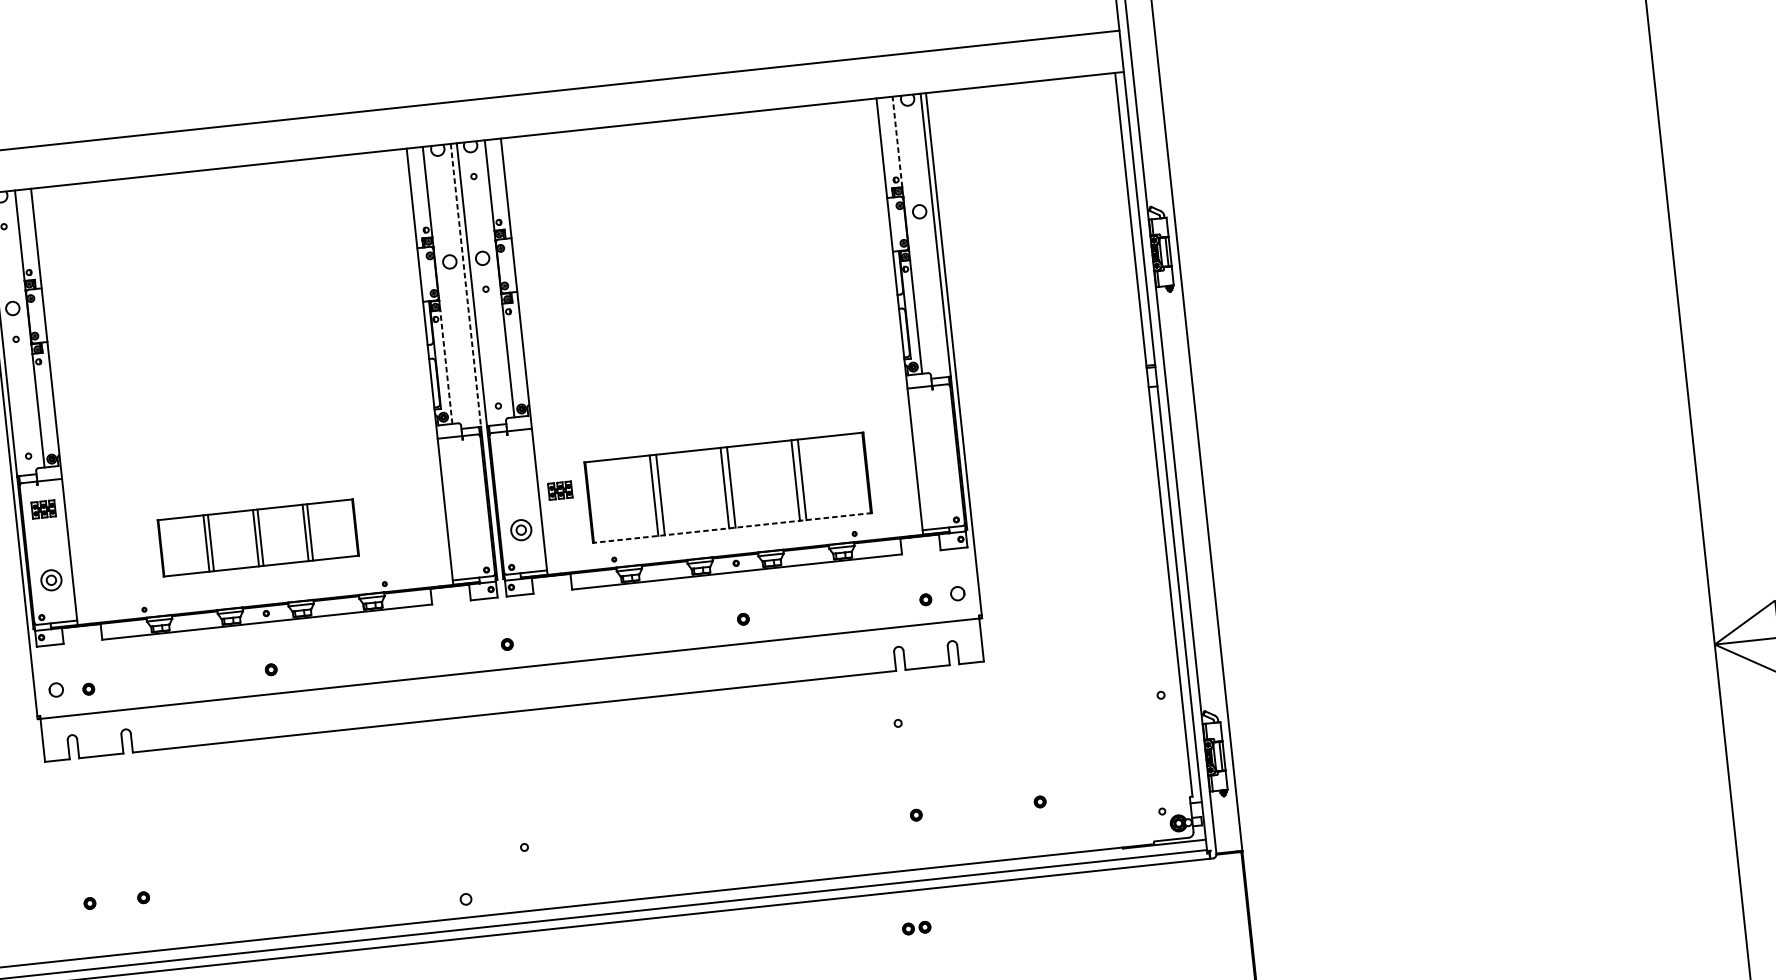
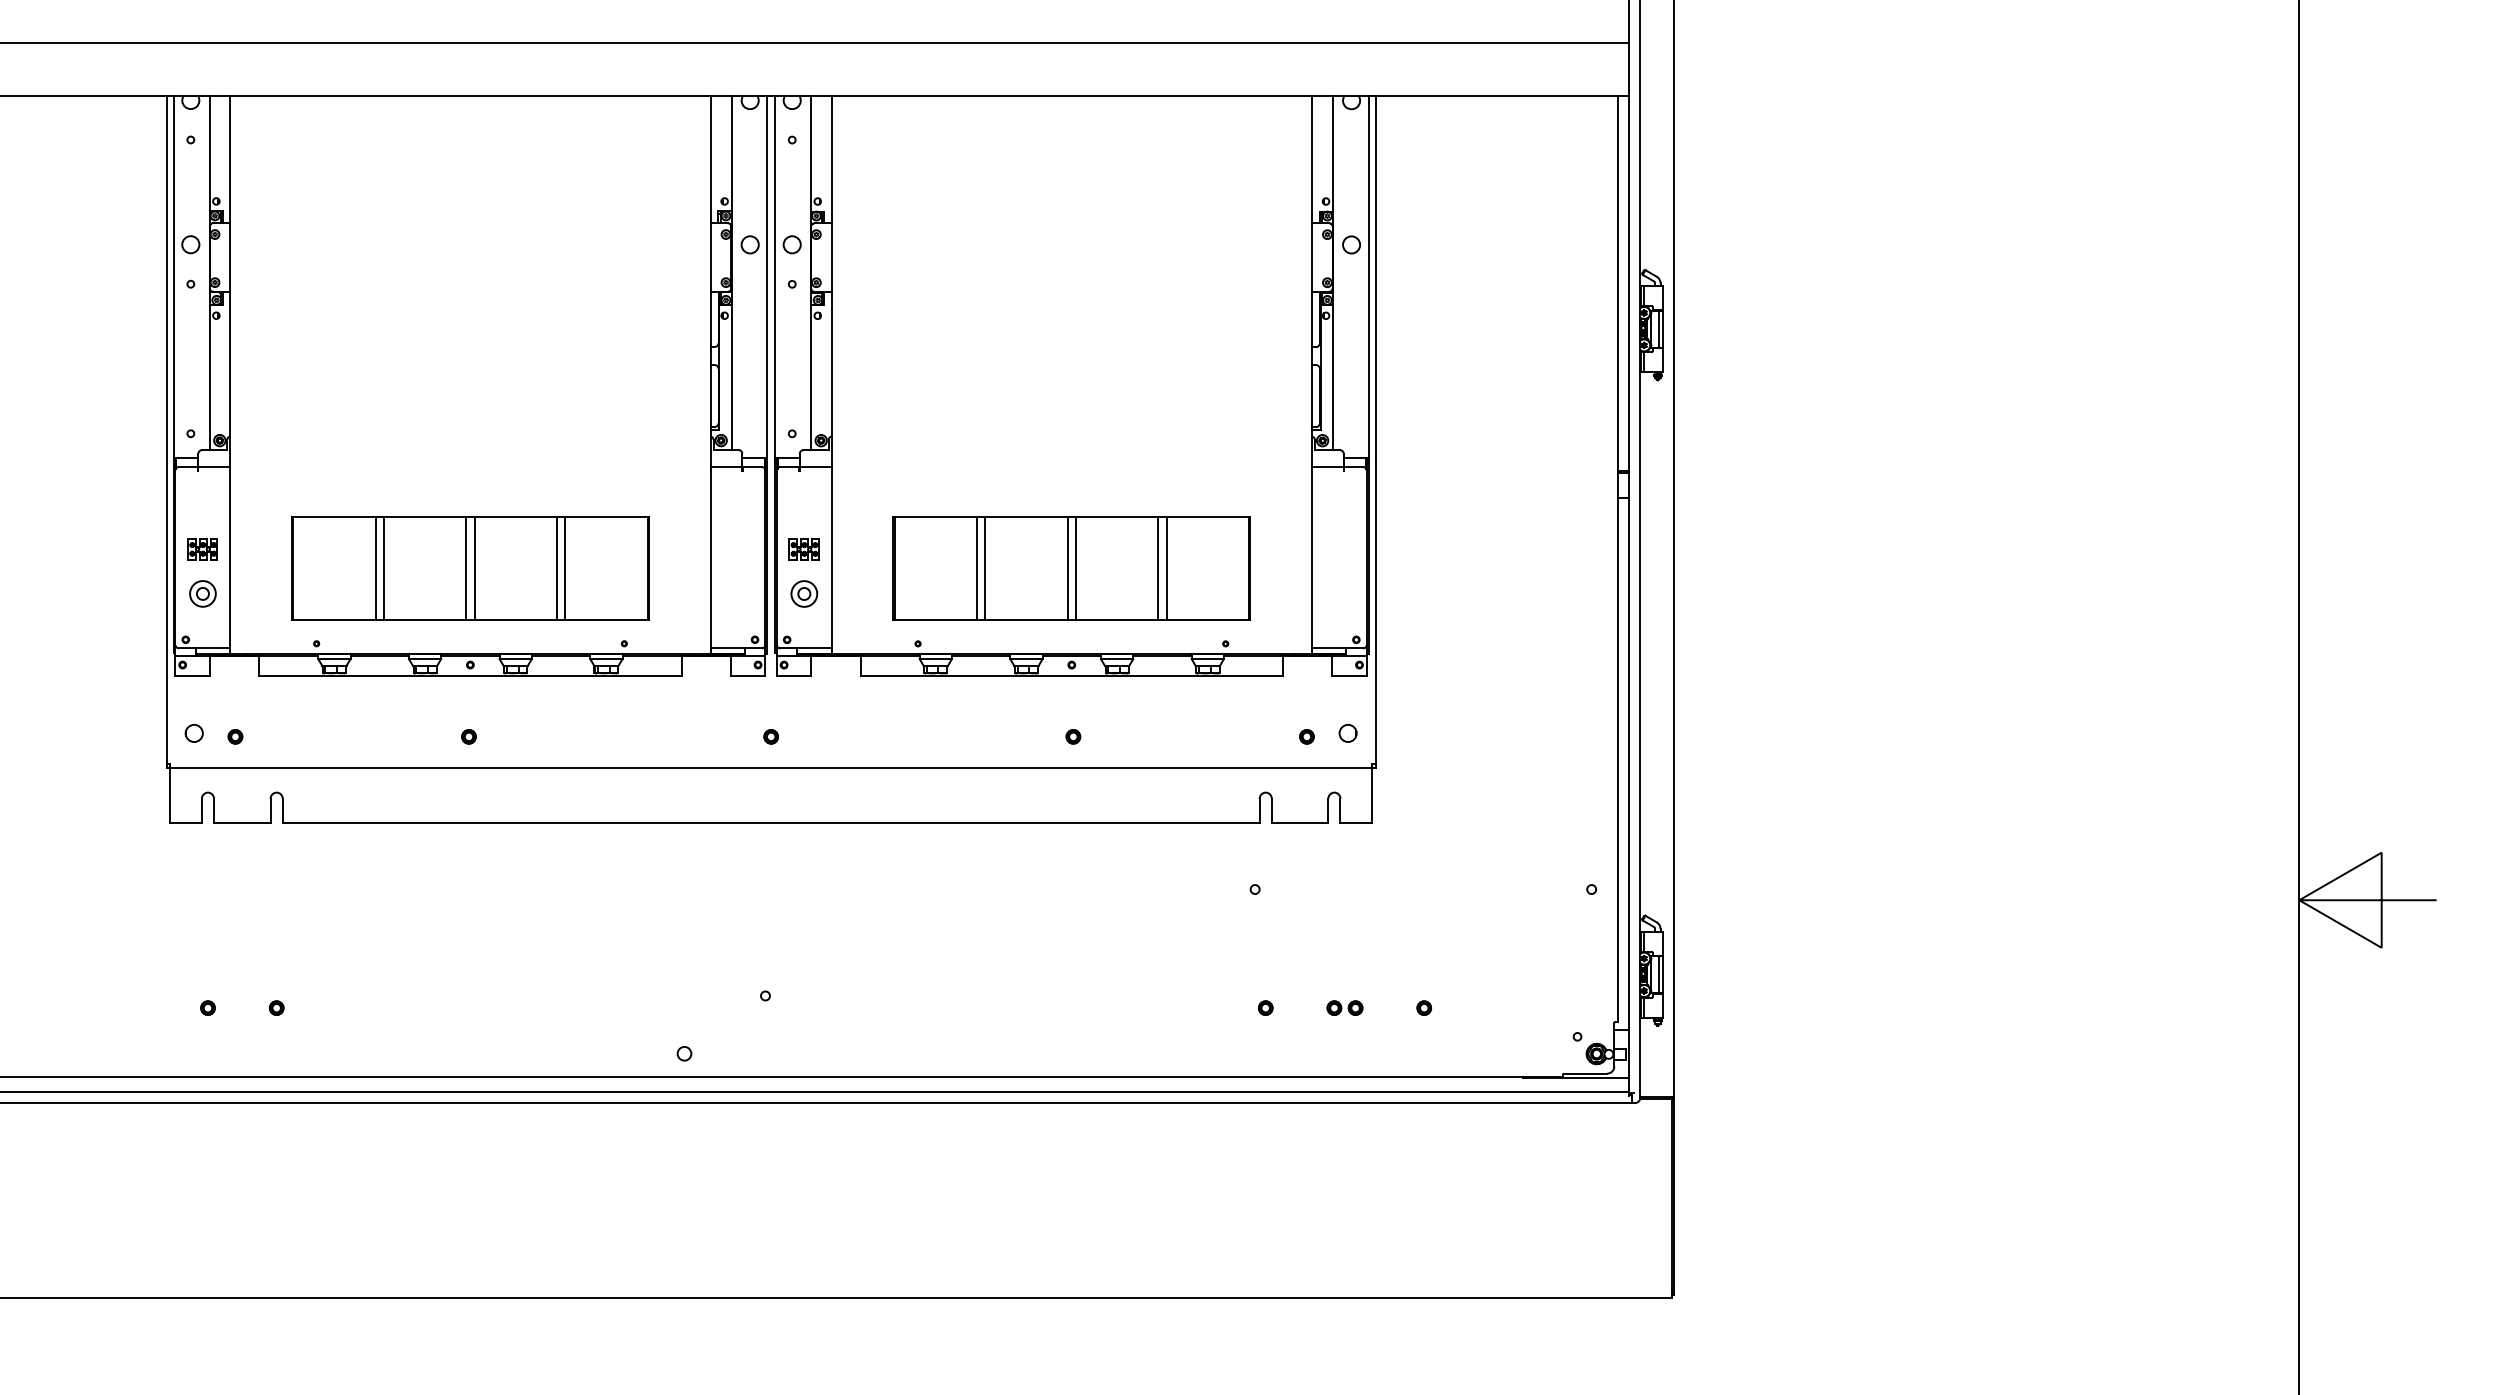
line: (897, 141) -> (1332, 153), dashed -> solid
line: (466, 285) -> (767, 277), dashed -> solid
line: (446, 367) -> (731, 377), dashed -> solid
part: (559, 490) -> (803, 549), moved
part: (43, 509) -> (202, 549), moved
line: (732, 527) -> (1071, 619), dashed -> solid
part: (258, 538) -> (470, 568), size x1.43
part: (916, 927) -> (1344, 1007), moved

